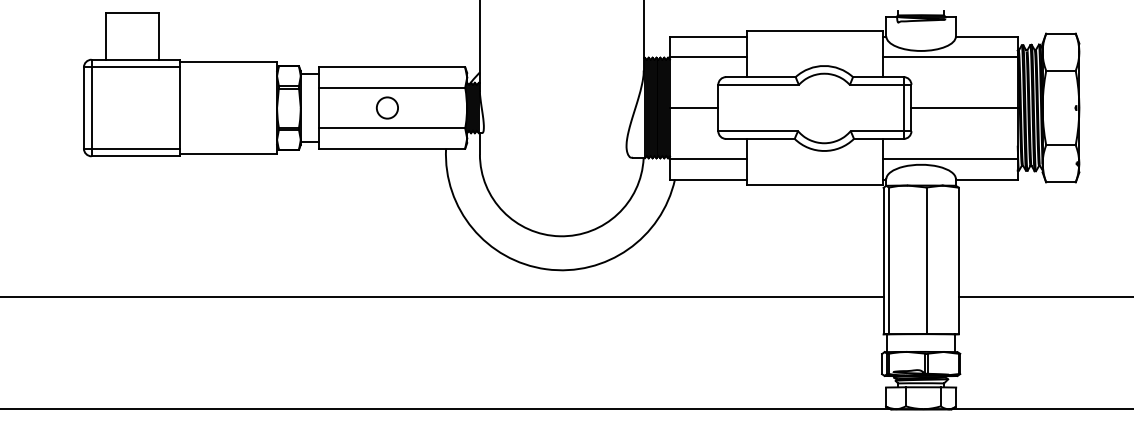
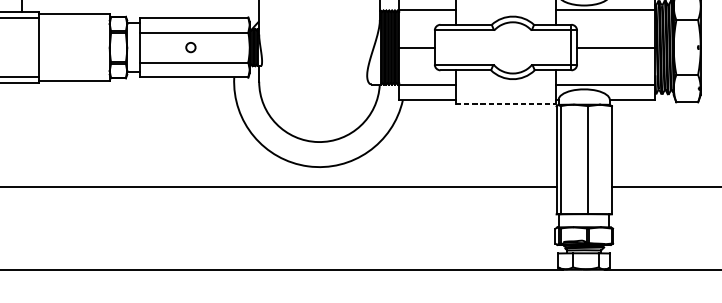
circle: (386, 107) -> (190, 47), size x0.6
line: (814, 185) -> (505, 104), solid -> dashed

